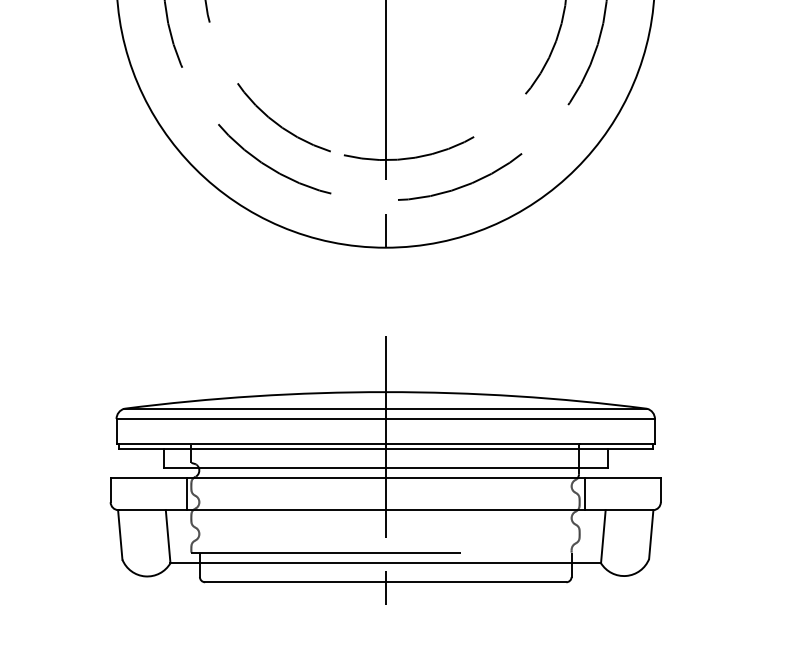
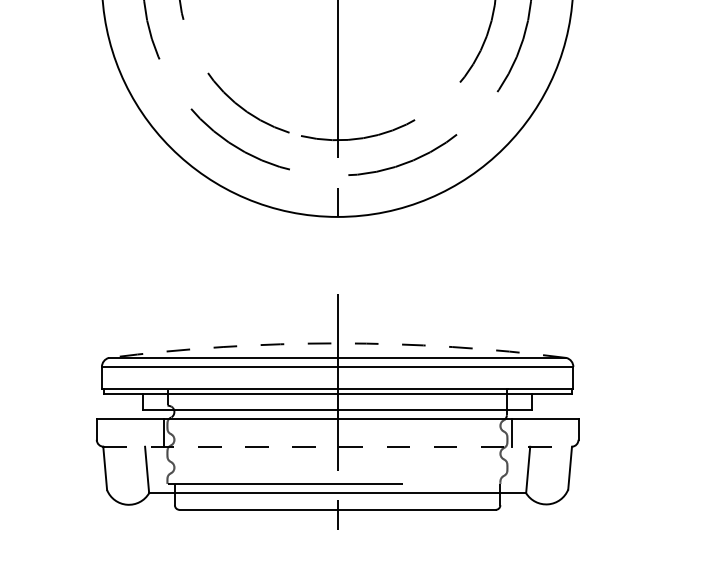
arc: (385, 392) -> (337, 343), solid -> dashed
line: (386, 509) -> (338, 446), solid -> dashed

